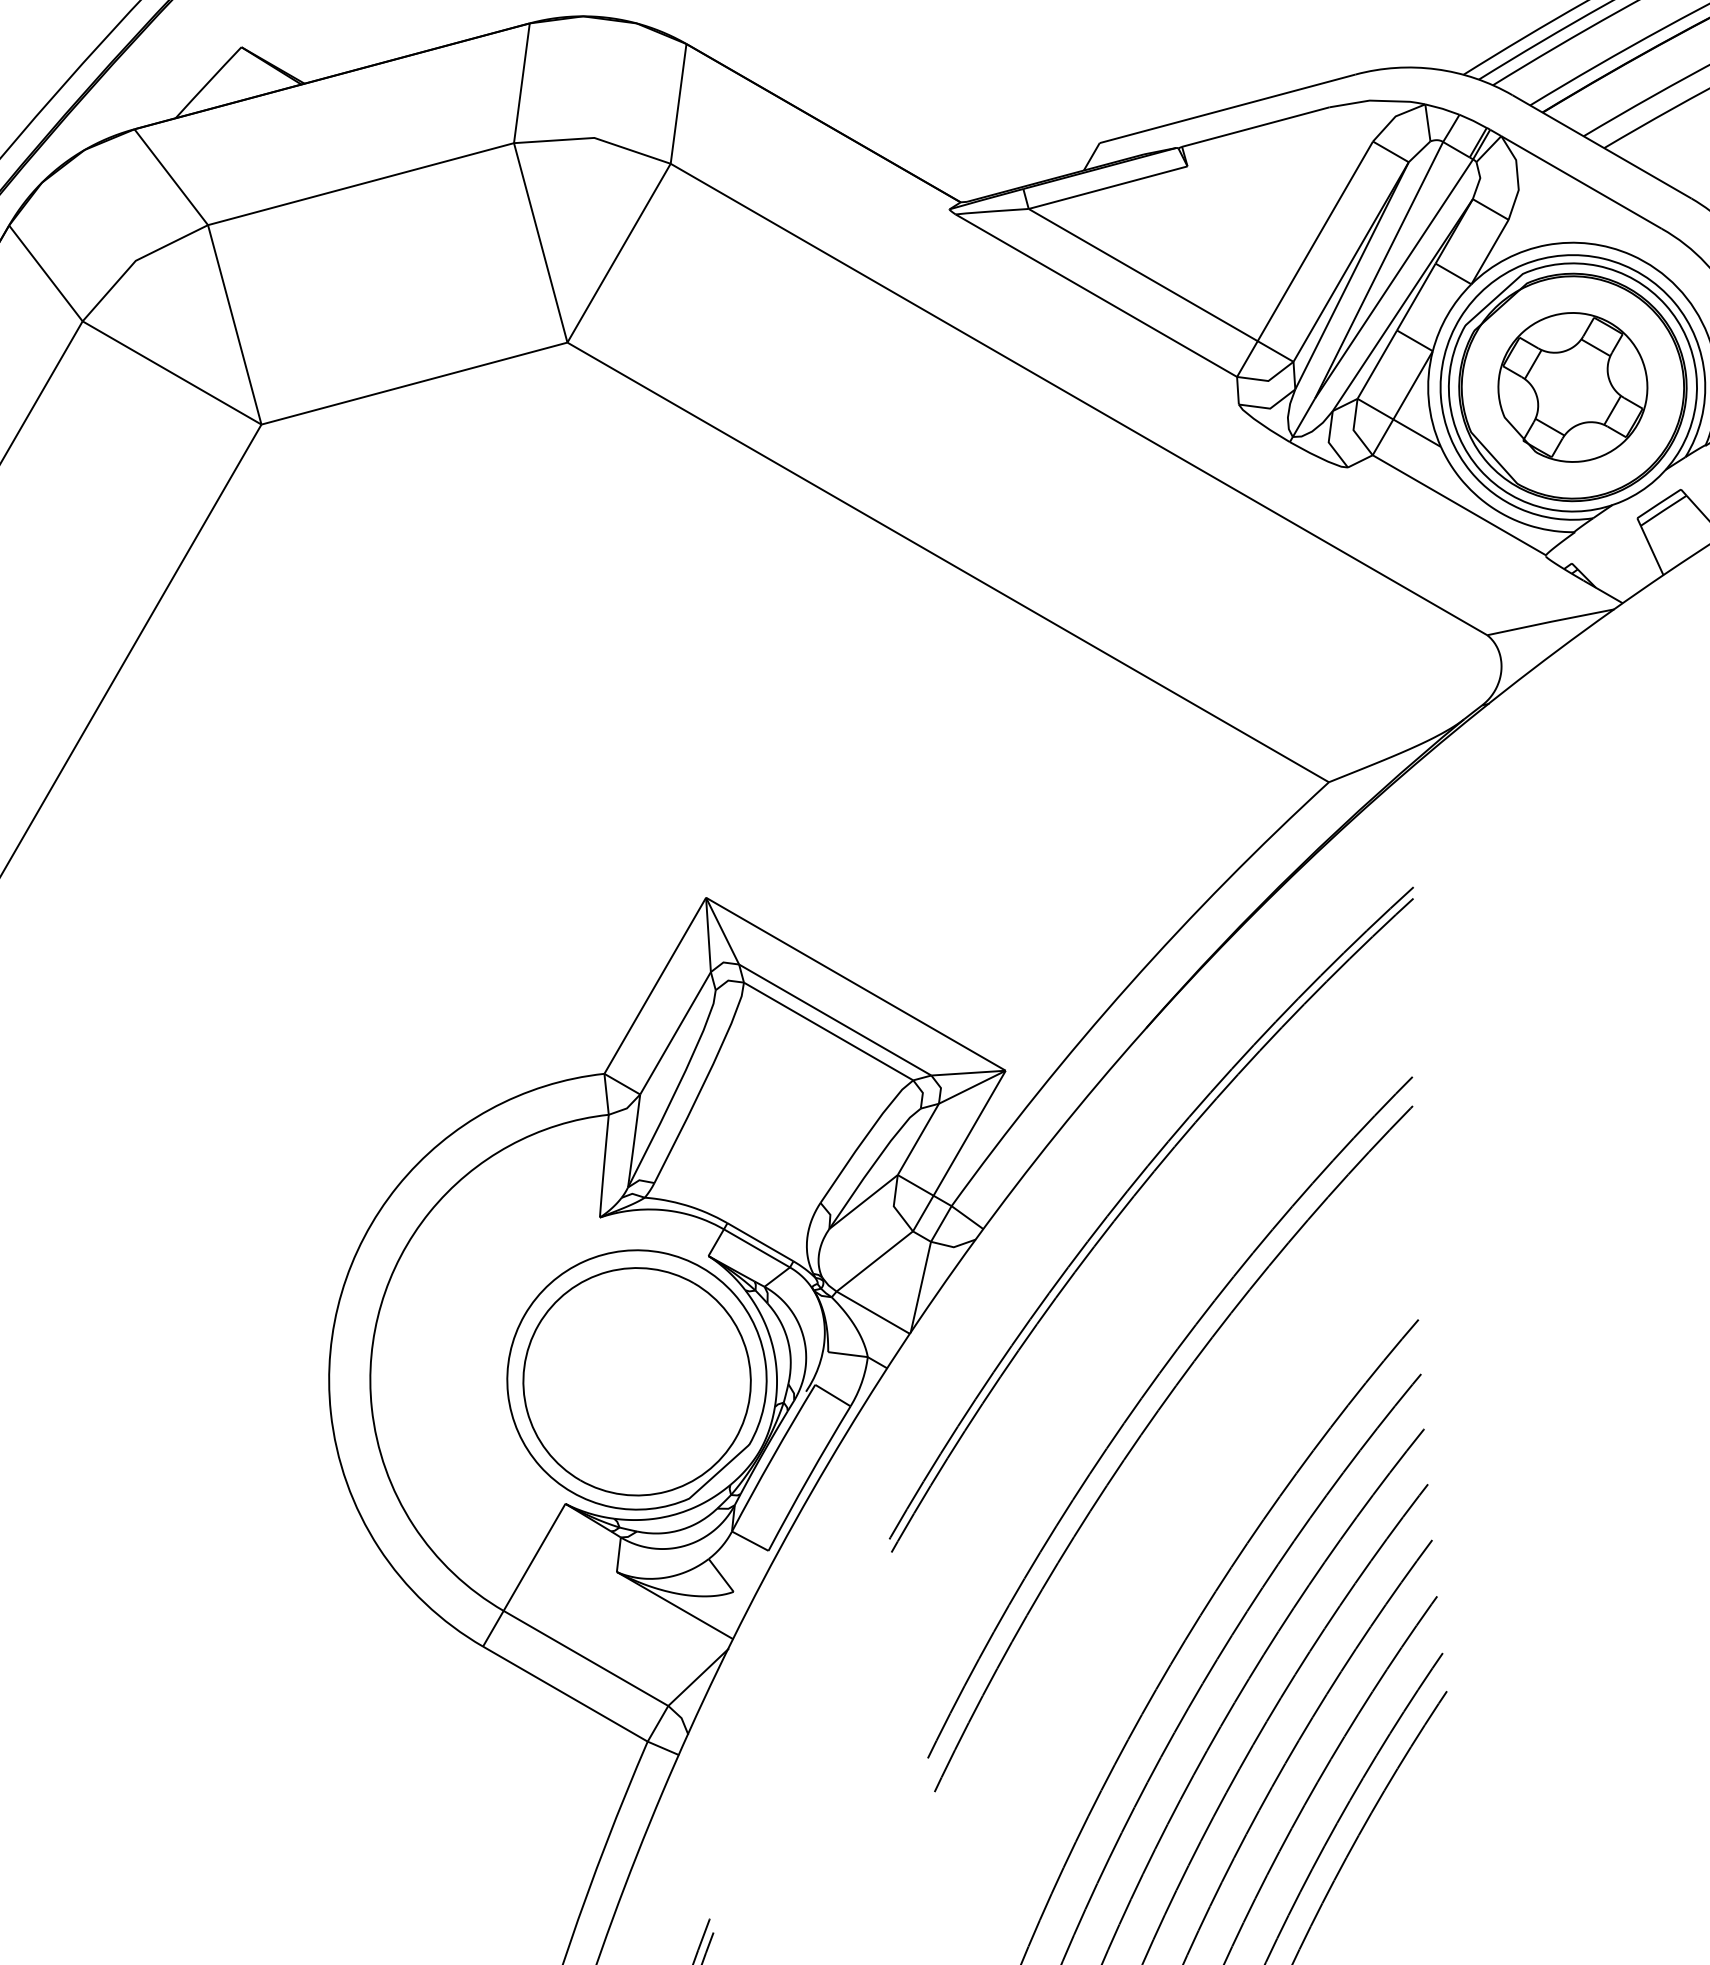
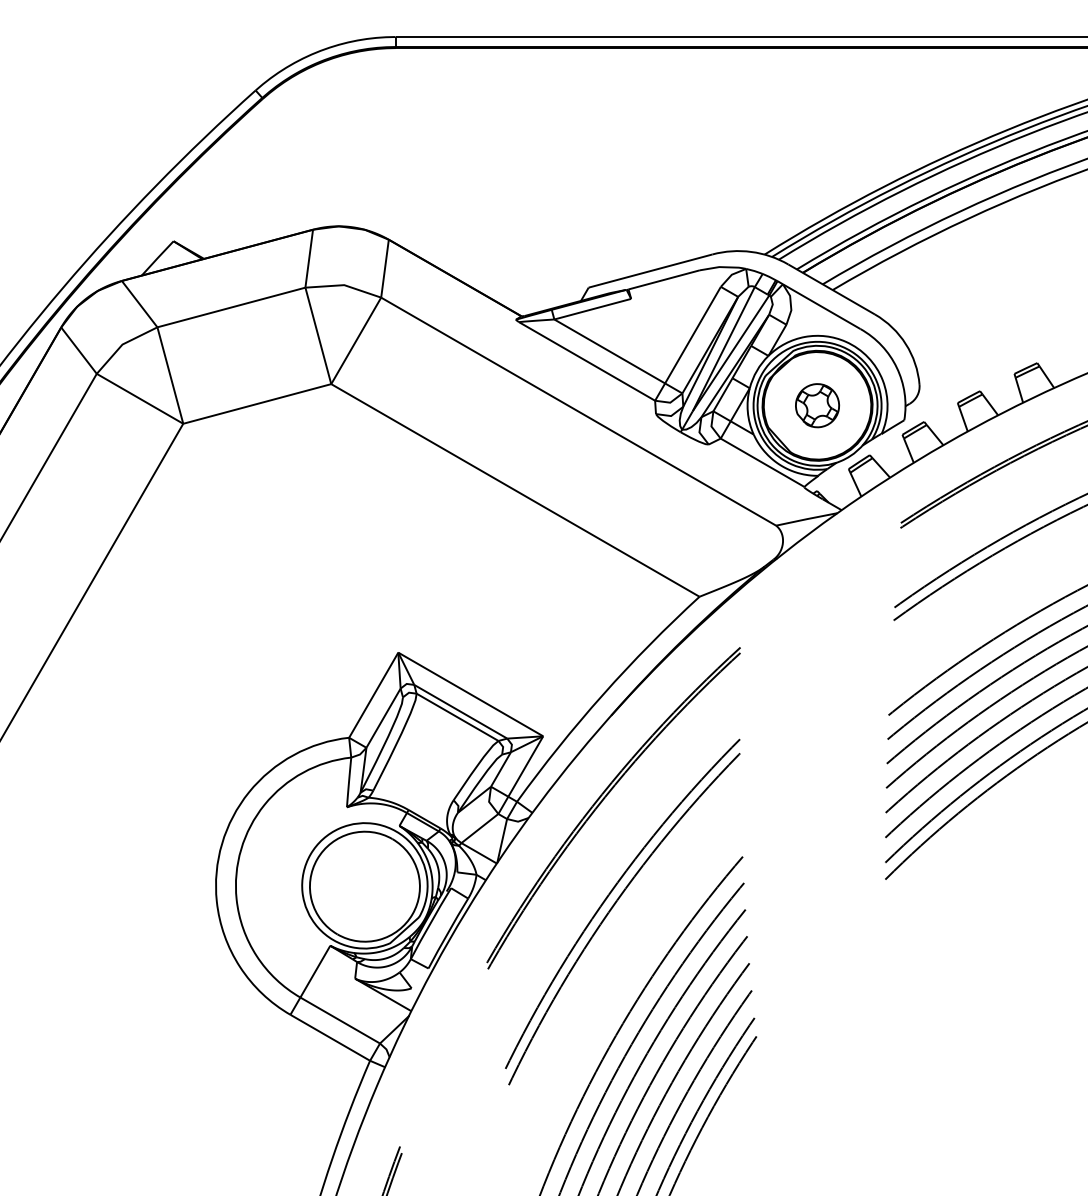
part: (1572, 386) -> (817, 405), size x0.6

